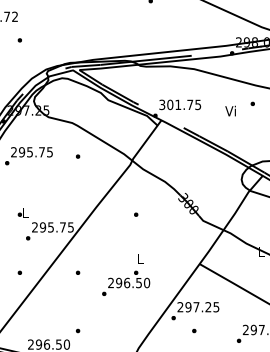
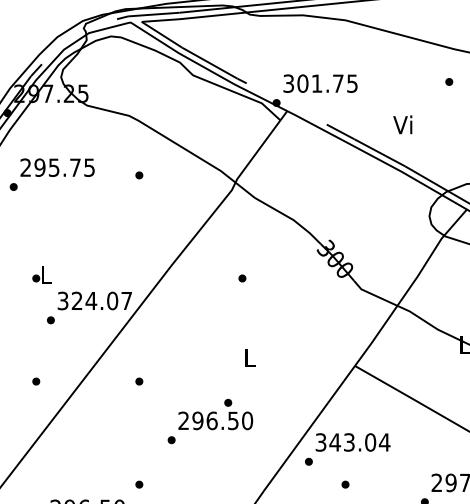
text: (230, 110) -> (402, 123), moved
text: (52, 227) -> (94, 301), 295.75 -> 324.07
text: (126, 282) -> (211, 419), moved
text: (198, 307) -> (352, 442), 297.25 -> 343.04

